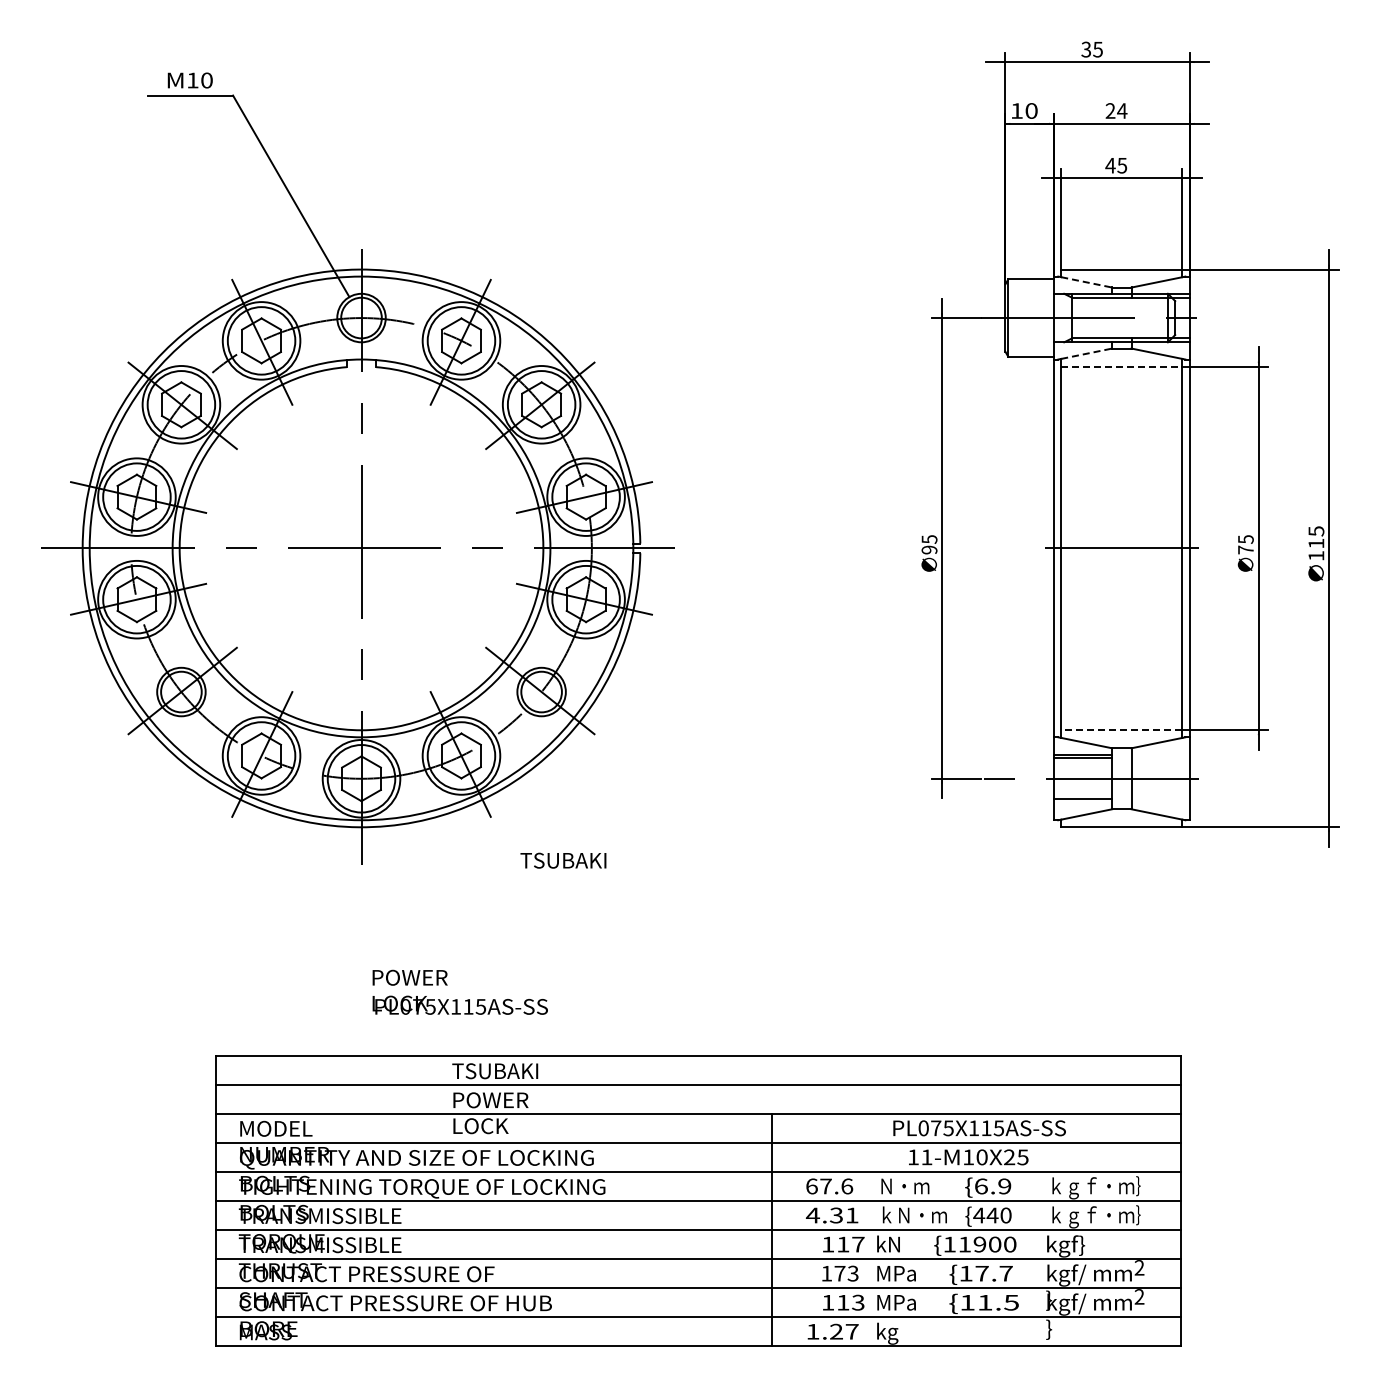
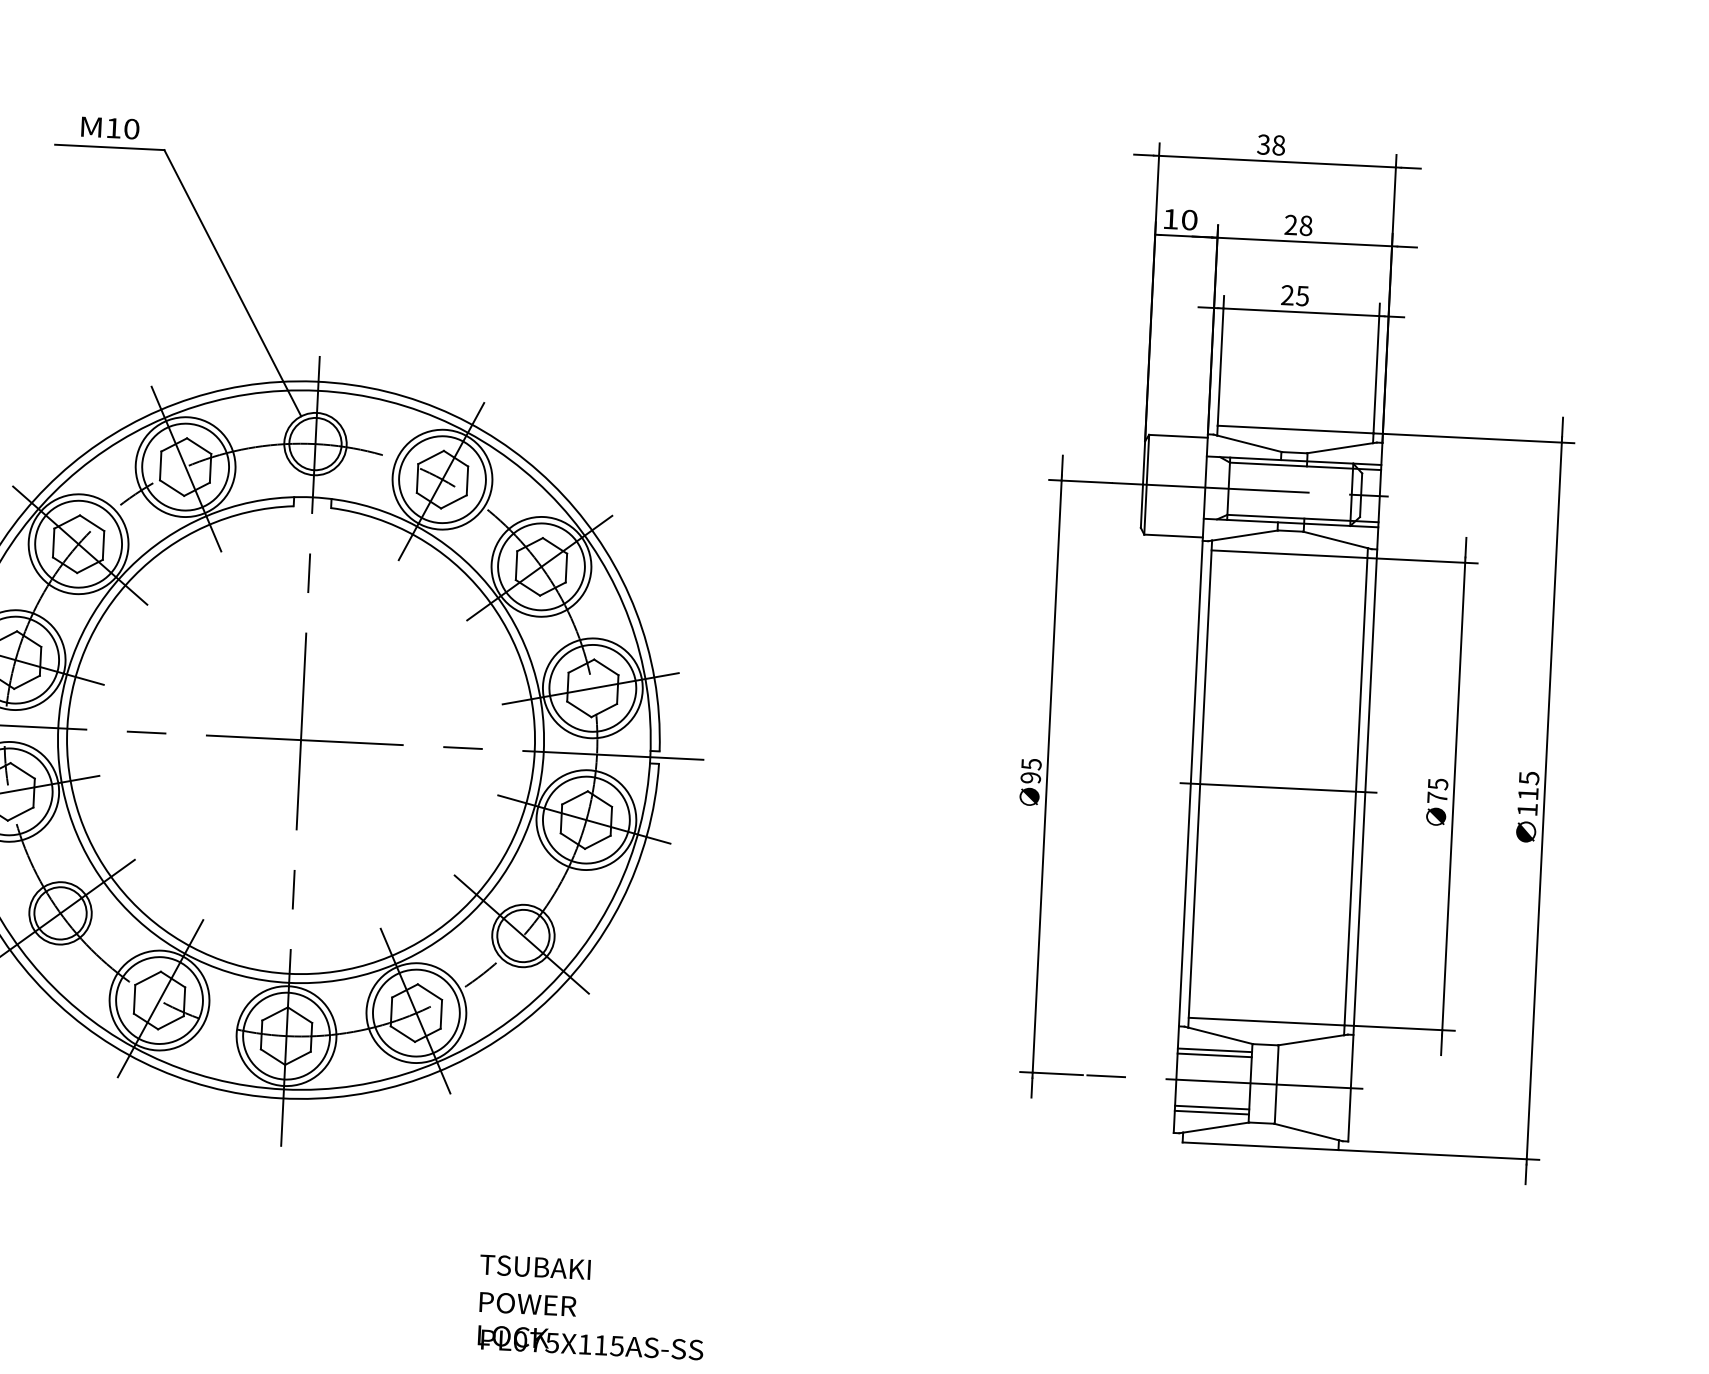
text: (1097, 49) -> (1278, 145), 35 -> 38
text: (1122, 110) -> (1306, 225), 24 -> 28
text: (1110, 165) -> (1287, 295), 45 -> 25
line: (1086, 282) -> (1249, 443), dashed -> solid
line: (1086, 353) -> (1244, 535), dashed -> solid
line: (1121, 366) -> (1289, 554), dashed -> solid
line: (1121, 730) -> (1266, 1021), dashed -> solid
line: (1082, 803) -> (1211, 1113), added
text: (563, 860) -> (535, 1266), moved
text: (459, 991) -> (590, 1325), moved

